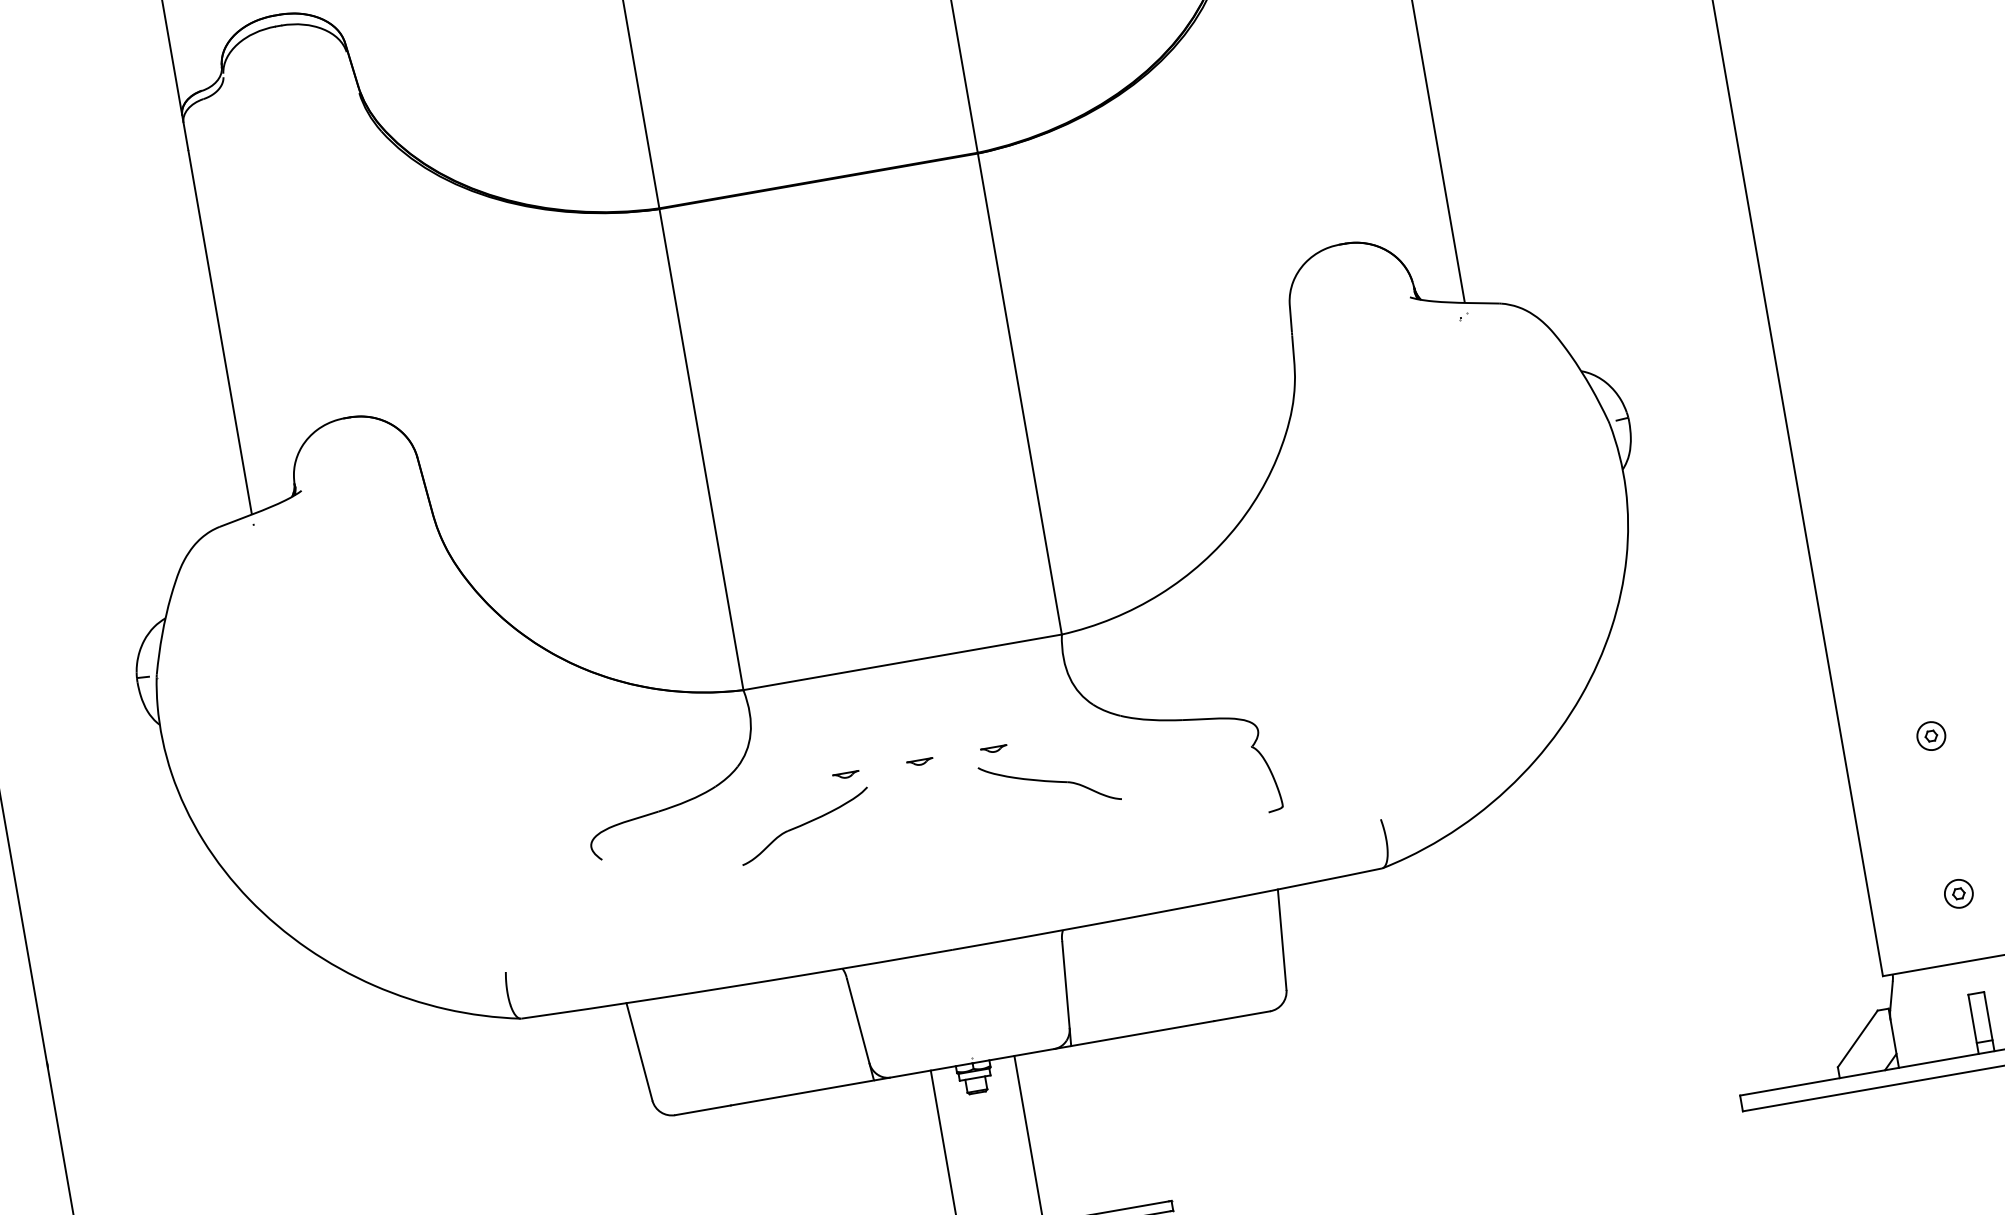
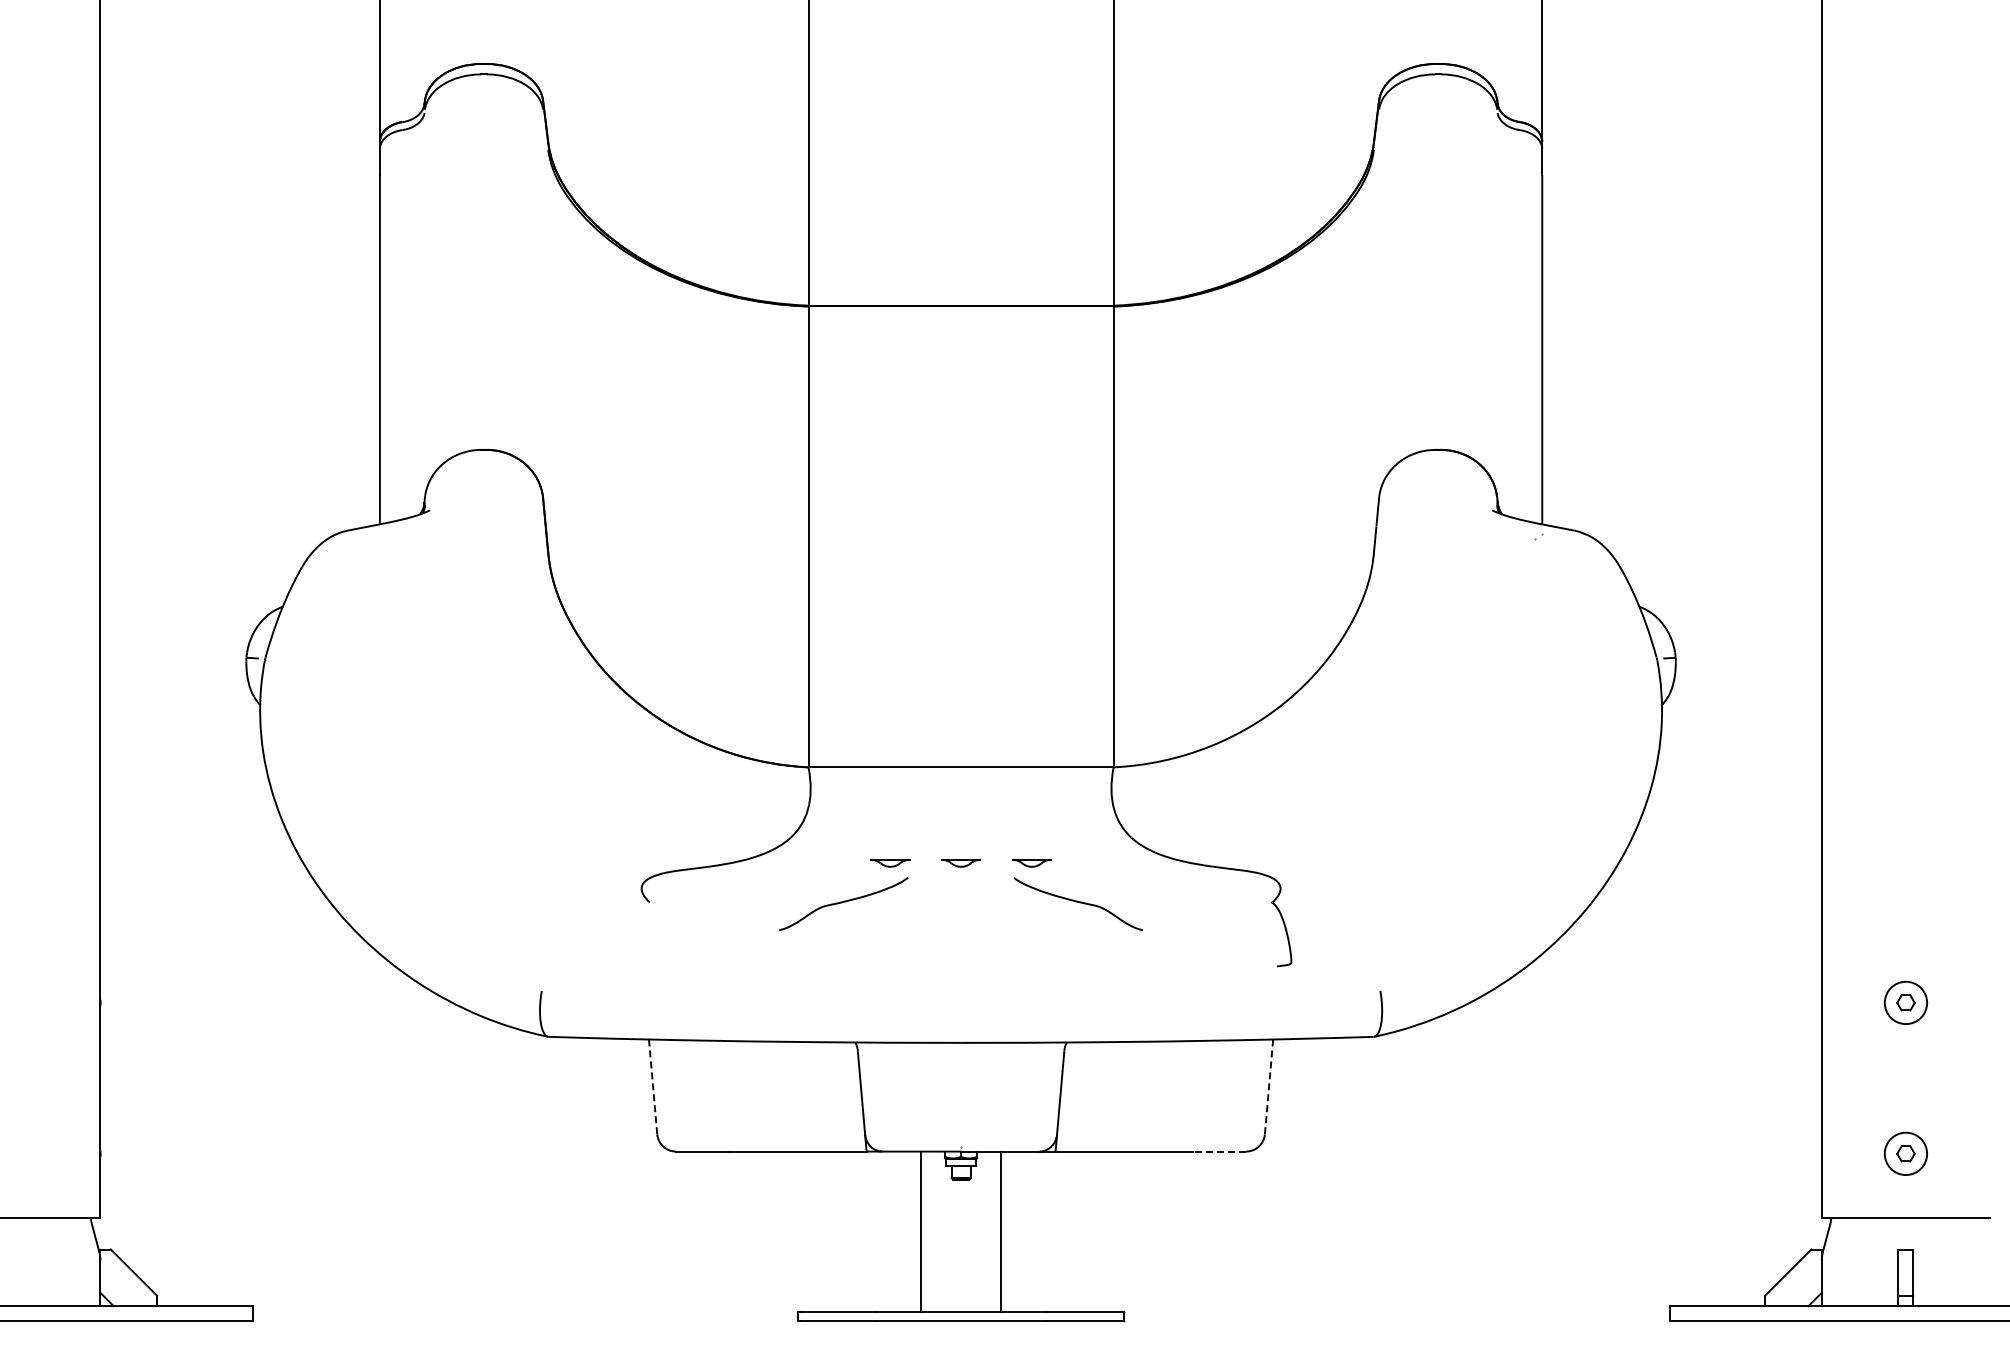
part: (1930, 735) -> (1905, 1002), size x1.6
part: (993, 749) -> (1031, 863), size x1.6
part: (919, 762) -> (960, 863), size x1.6
part: (845, 775) -> (889, 863), size x1.6
part: (1958, 894) -> (1905, 1154), size x1.6
line: (1282, 939) -> (1269, 1086), solid -> dashed
line: (1242, 1016) -> (1219, 1151), solid -> dashed
line: (639, 1051) -> (653, 1086), solid -> dashed

